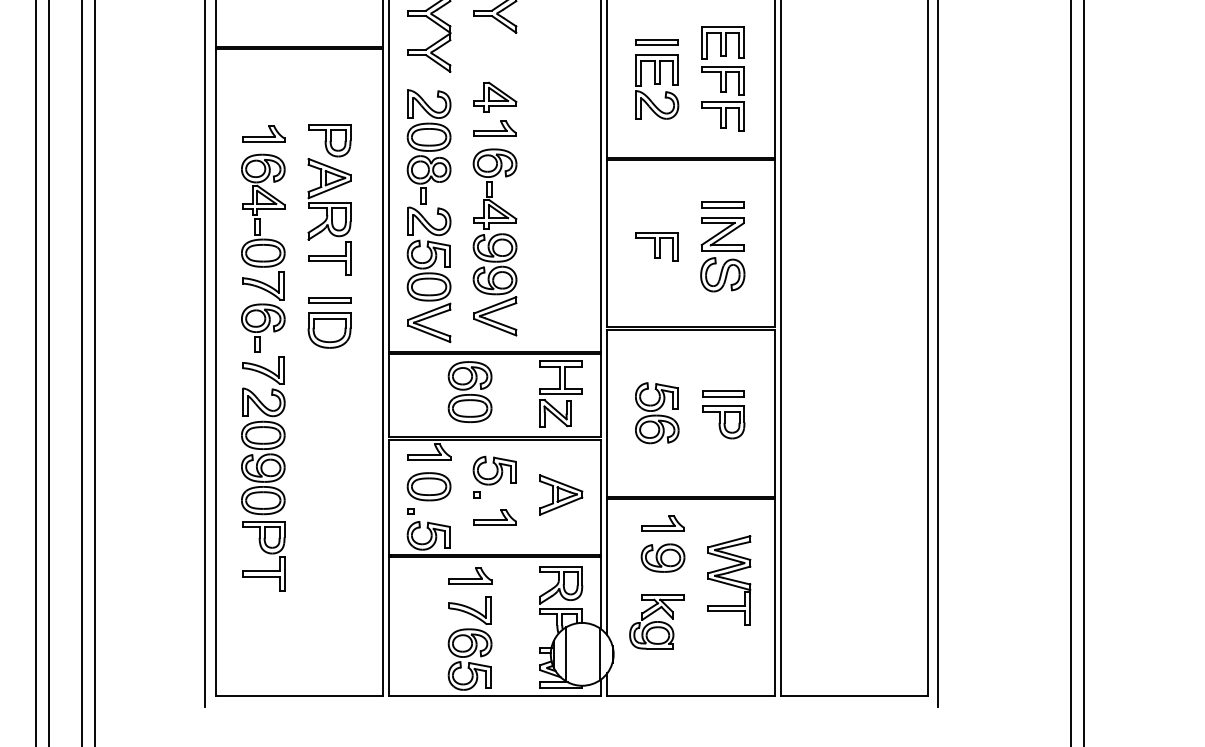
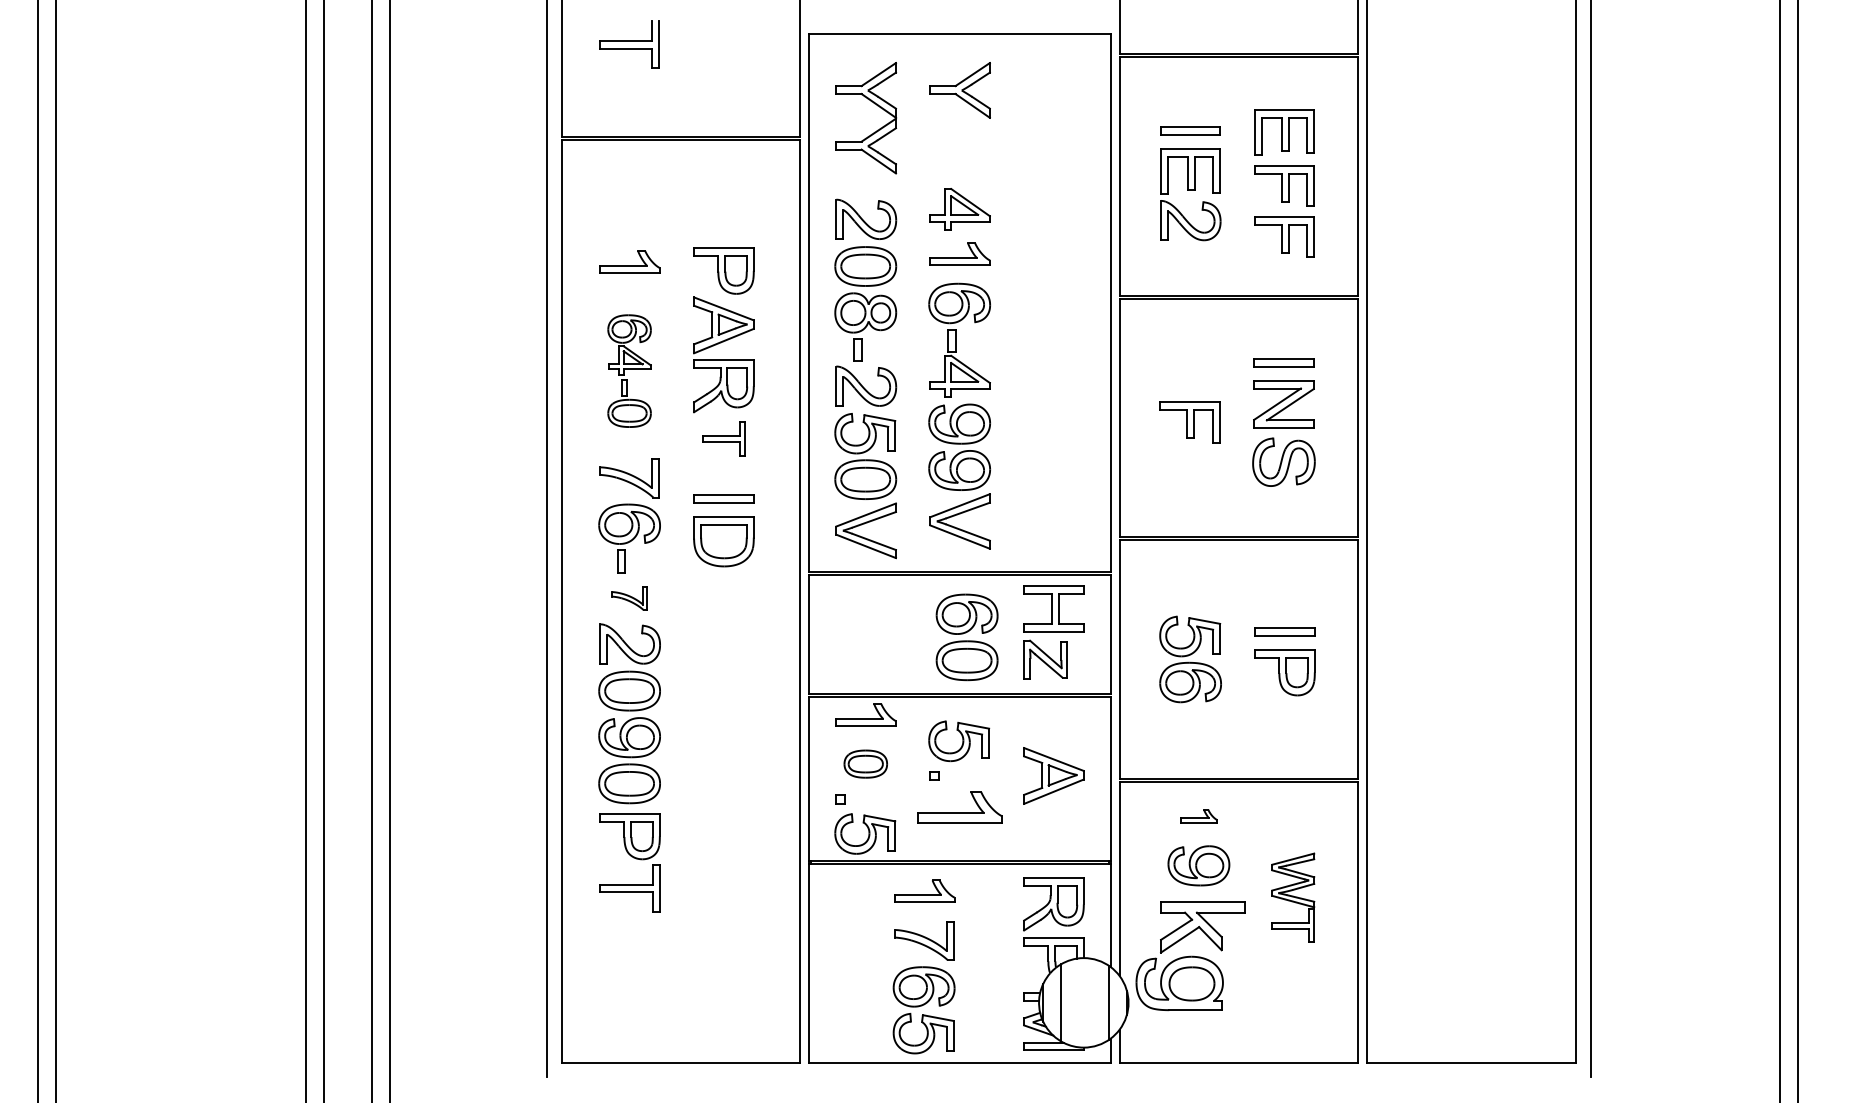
part: (263, 210) -> (629, 370), size x0.7
part: (329, 258) -> (723, 438), size x0.7
part: (263, 370) -> (629, 598), size x0.6
part: (469, 392) -> (966, 637), moved
part: (428, 486) -> (865, 763), size x0.7
part: (494, 517) -> (959, 807), size x1.4
part: (662, 522) -> (1198, 815), size x0.6
part: (729, 580) -> (1293, 897), size x0.7
part: (657, 621) -> (1190, 956), size x1.4

